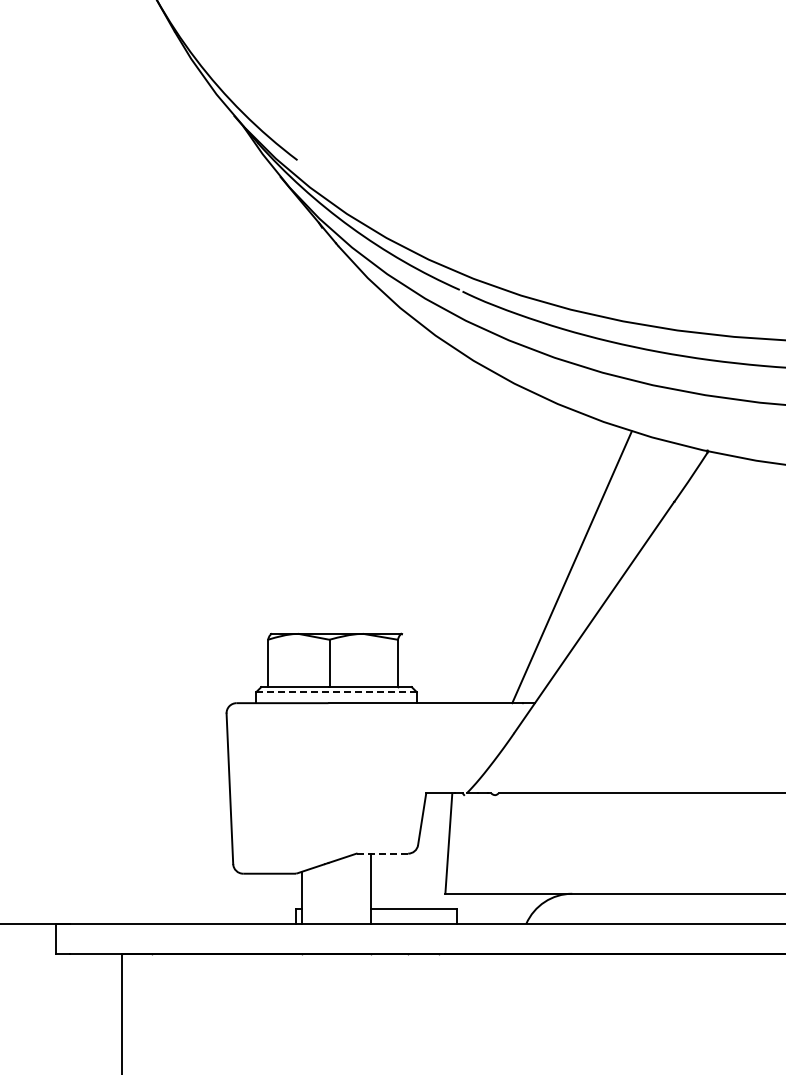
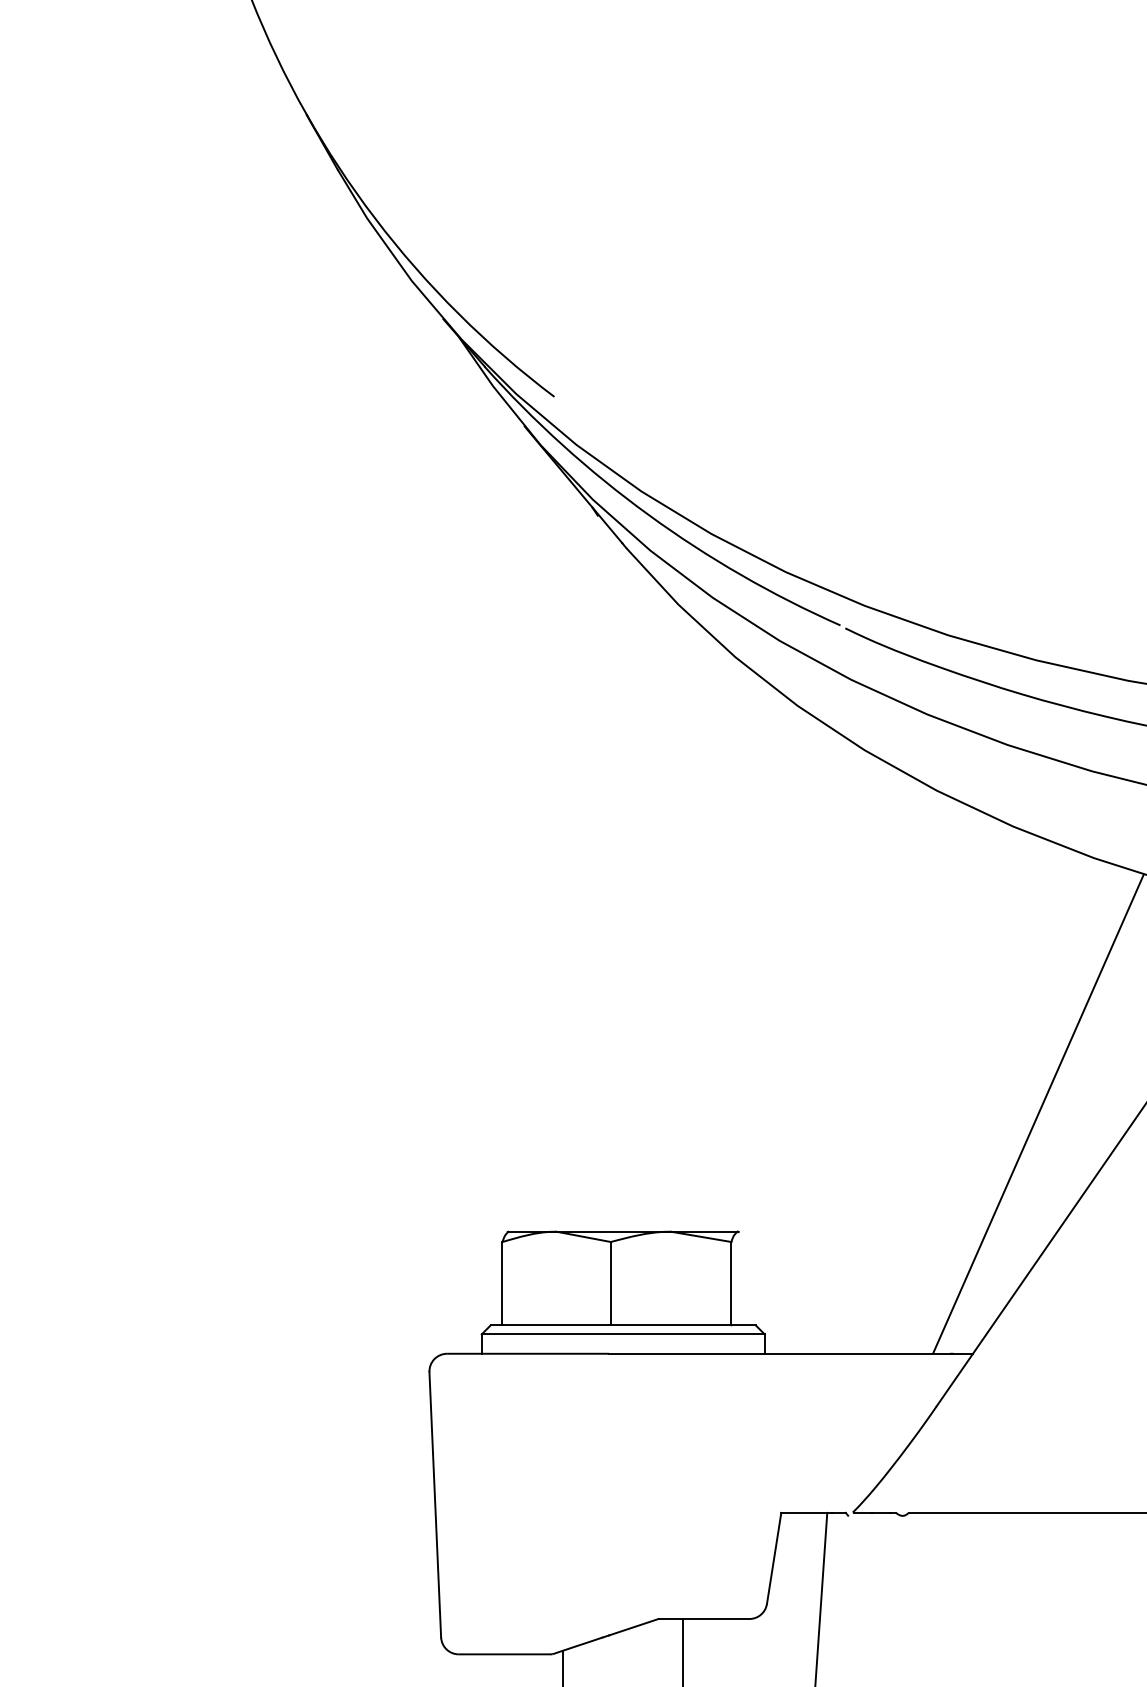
line: (336, 692) -> (623, 1334), dashed -> solid
line: (382, 853) -> (704, 1618), dashed -> solid

